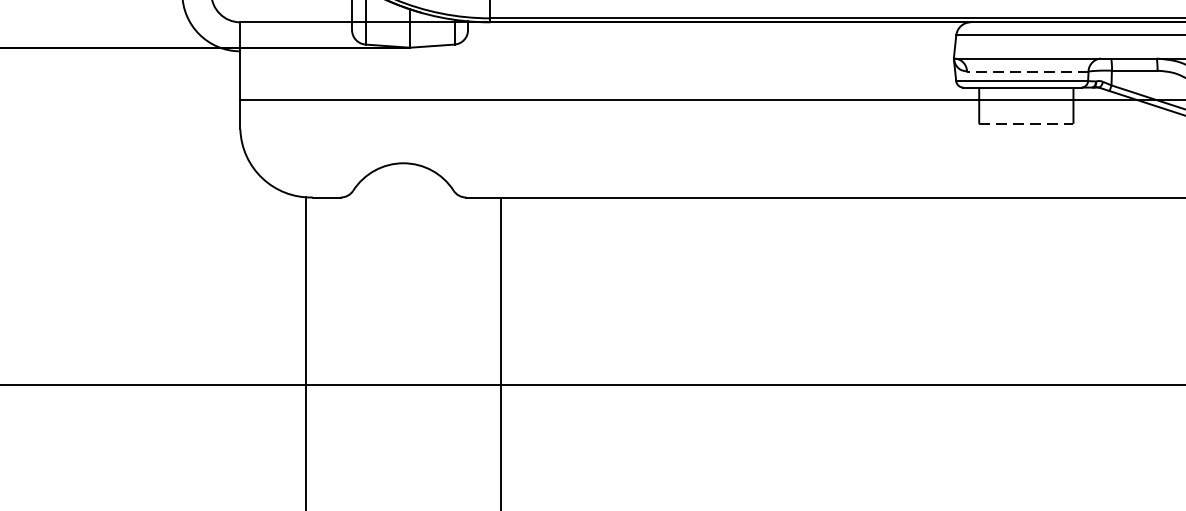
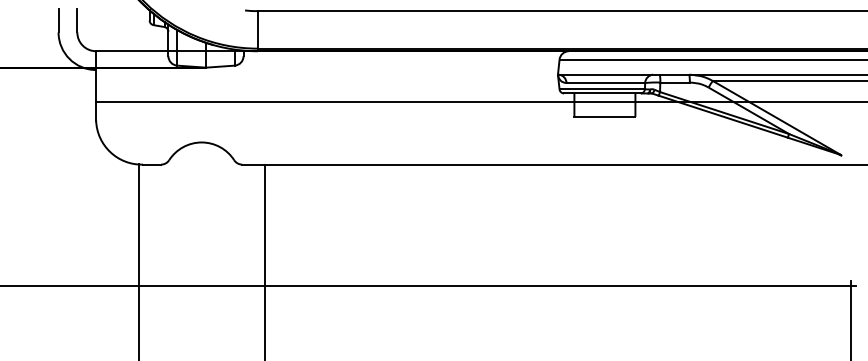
line: (1027, 72) -> (605, 83), dashed -> solid
line: (1025, 123) -> (604, 116), dashed -> solid

